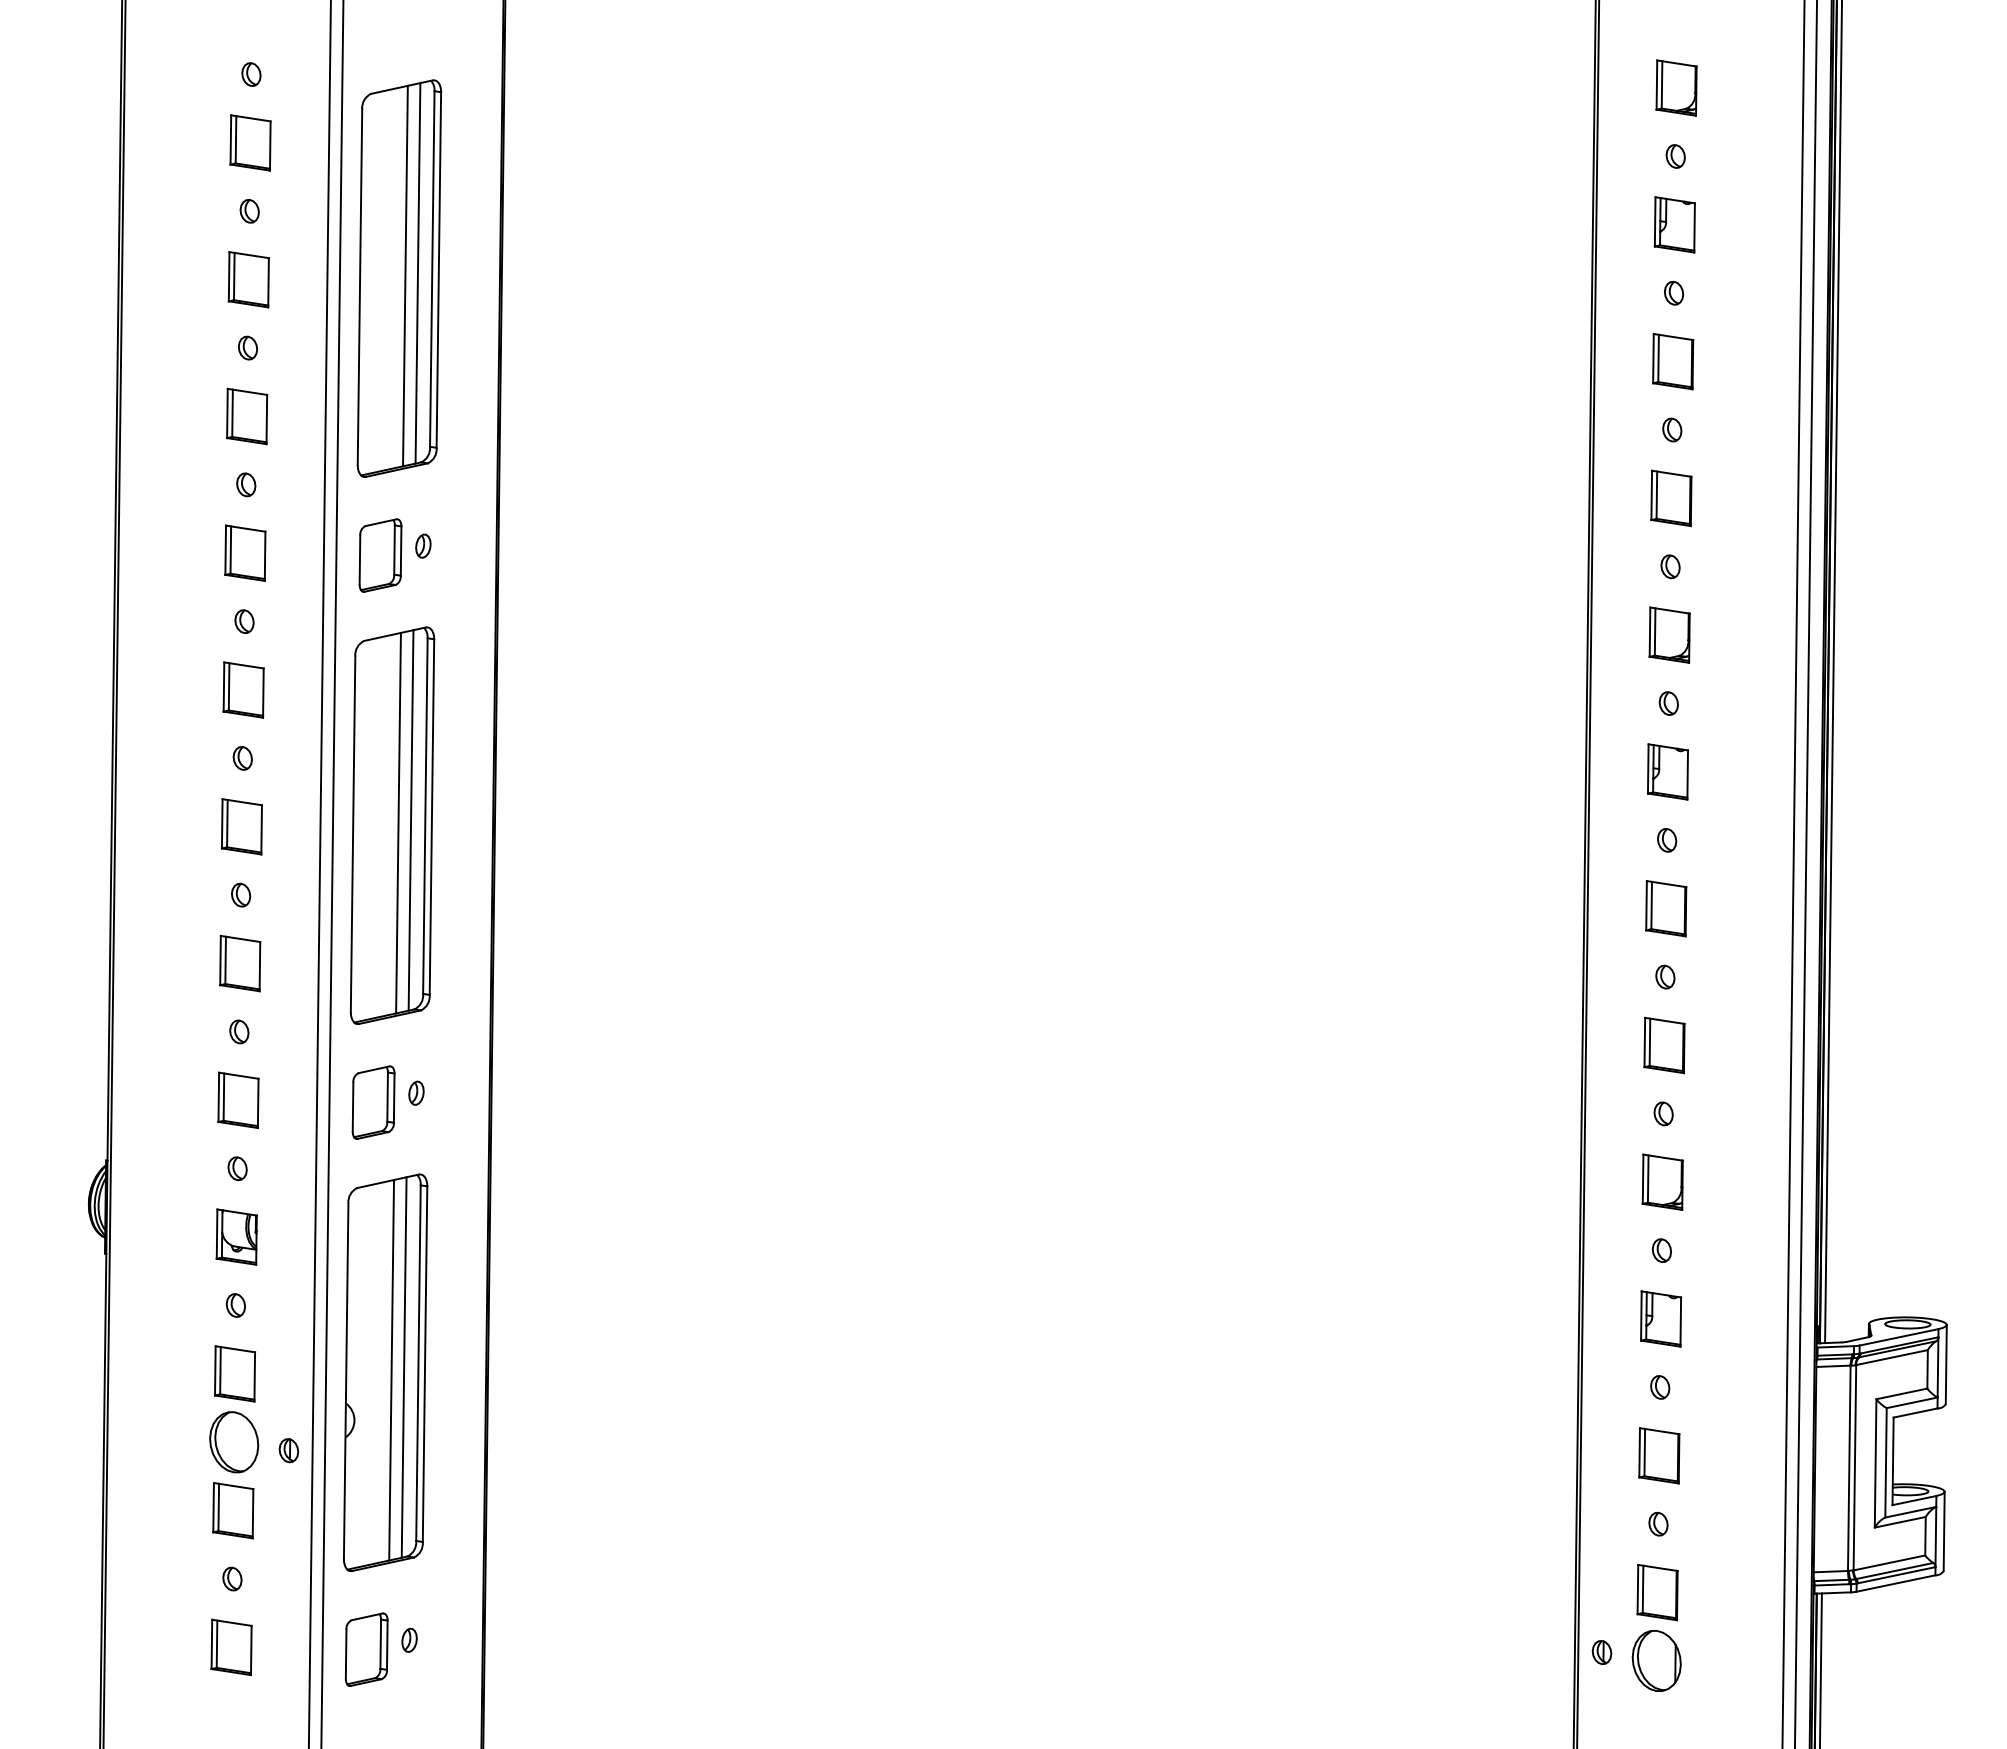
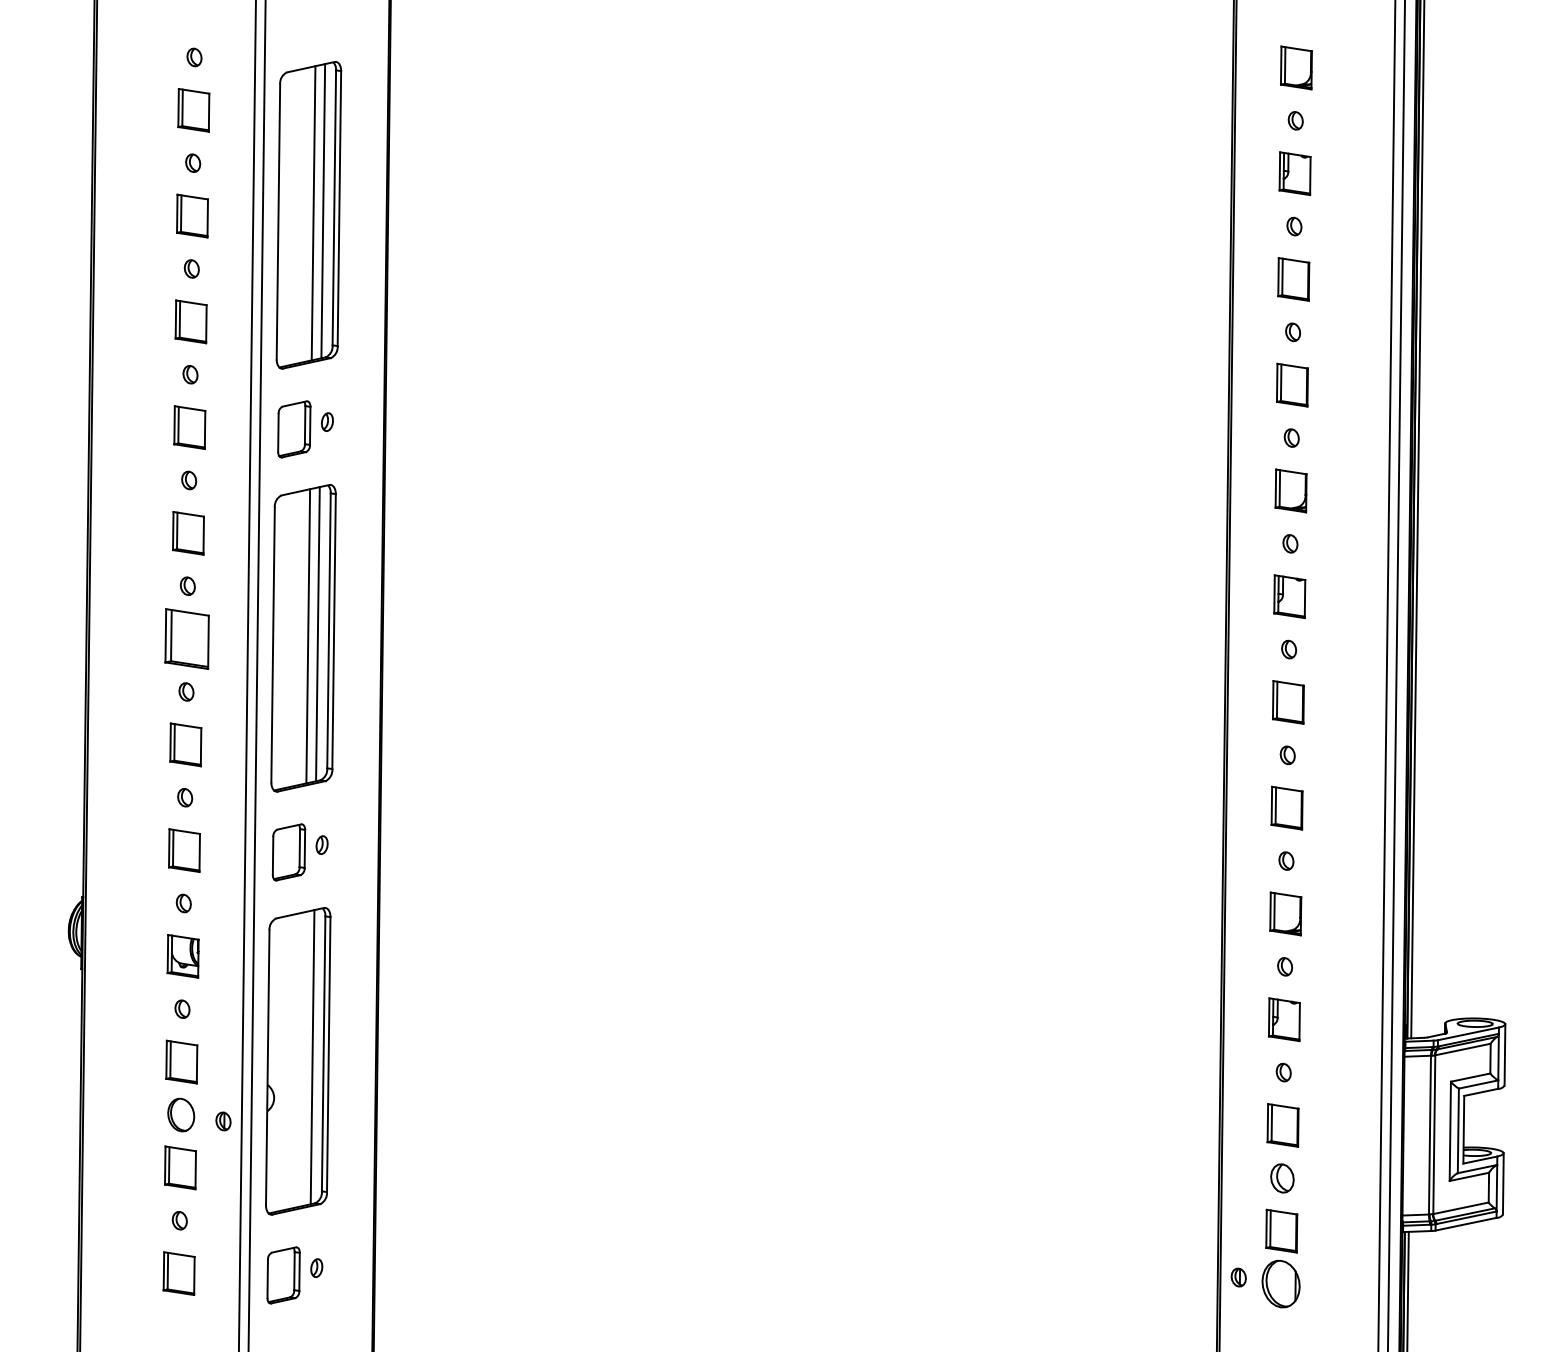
part: (241, 826) -> (186, 638), size x1.4
line: (391, 1370) -> (302, 1059), removed
part: (234, 1442) -> (181, 1115), size x0.7
part: (1658, 1523) -> (1282, 1177), size x1.6

